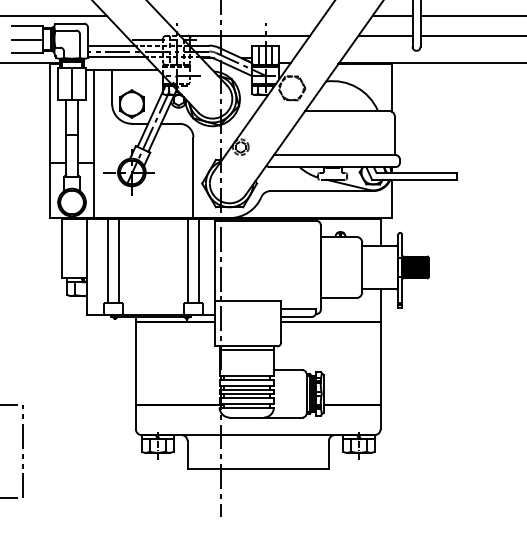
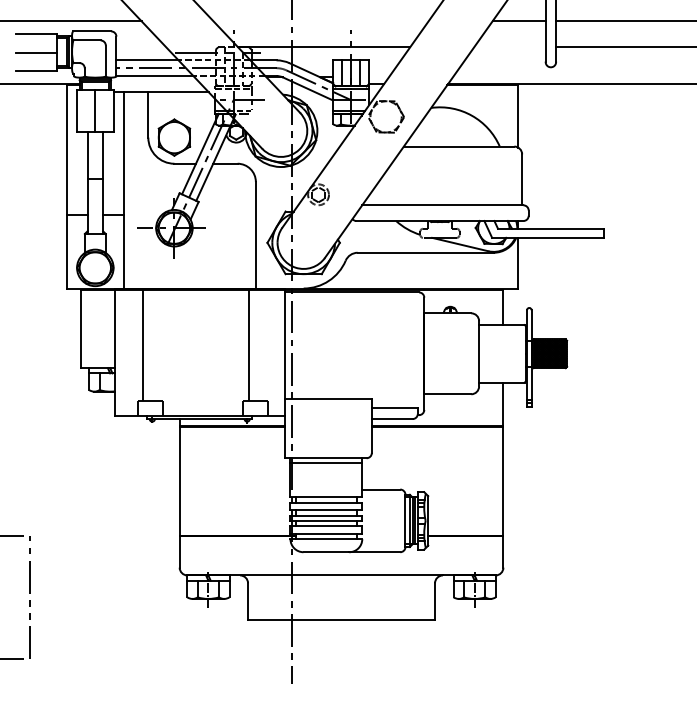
line: (385, 35) -> (509, 47), removed
line: (118, 260) -> (156, 344), removed
line: (198, 260) -> (262, 344), removed

